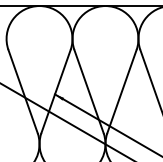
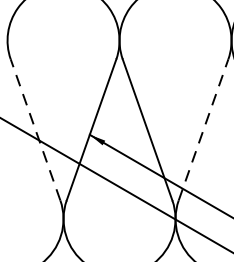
line: (22, 91) -> (34, 129), solid -> dashed
line: (122, 91) -> (204, 129), solid -> dashed

